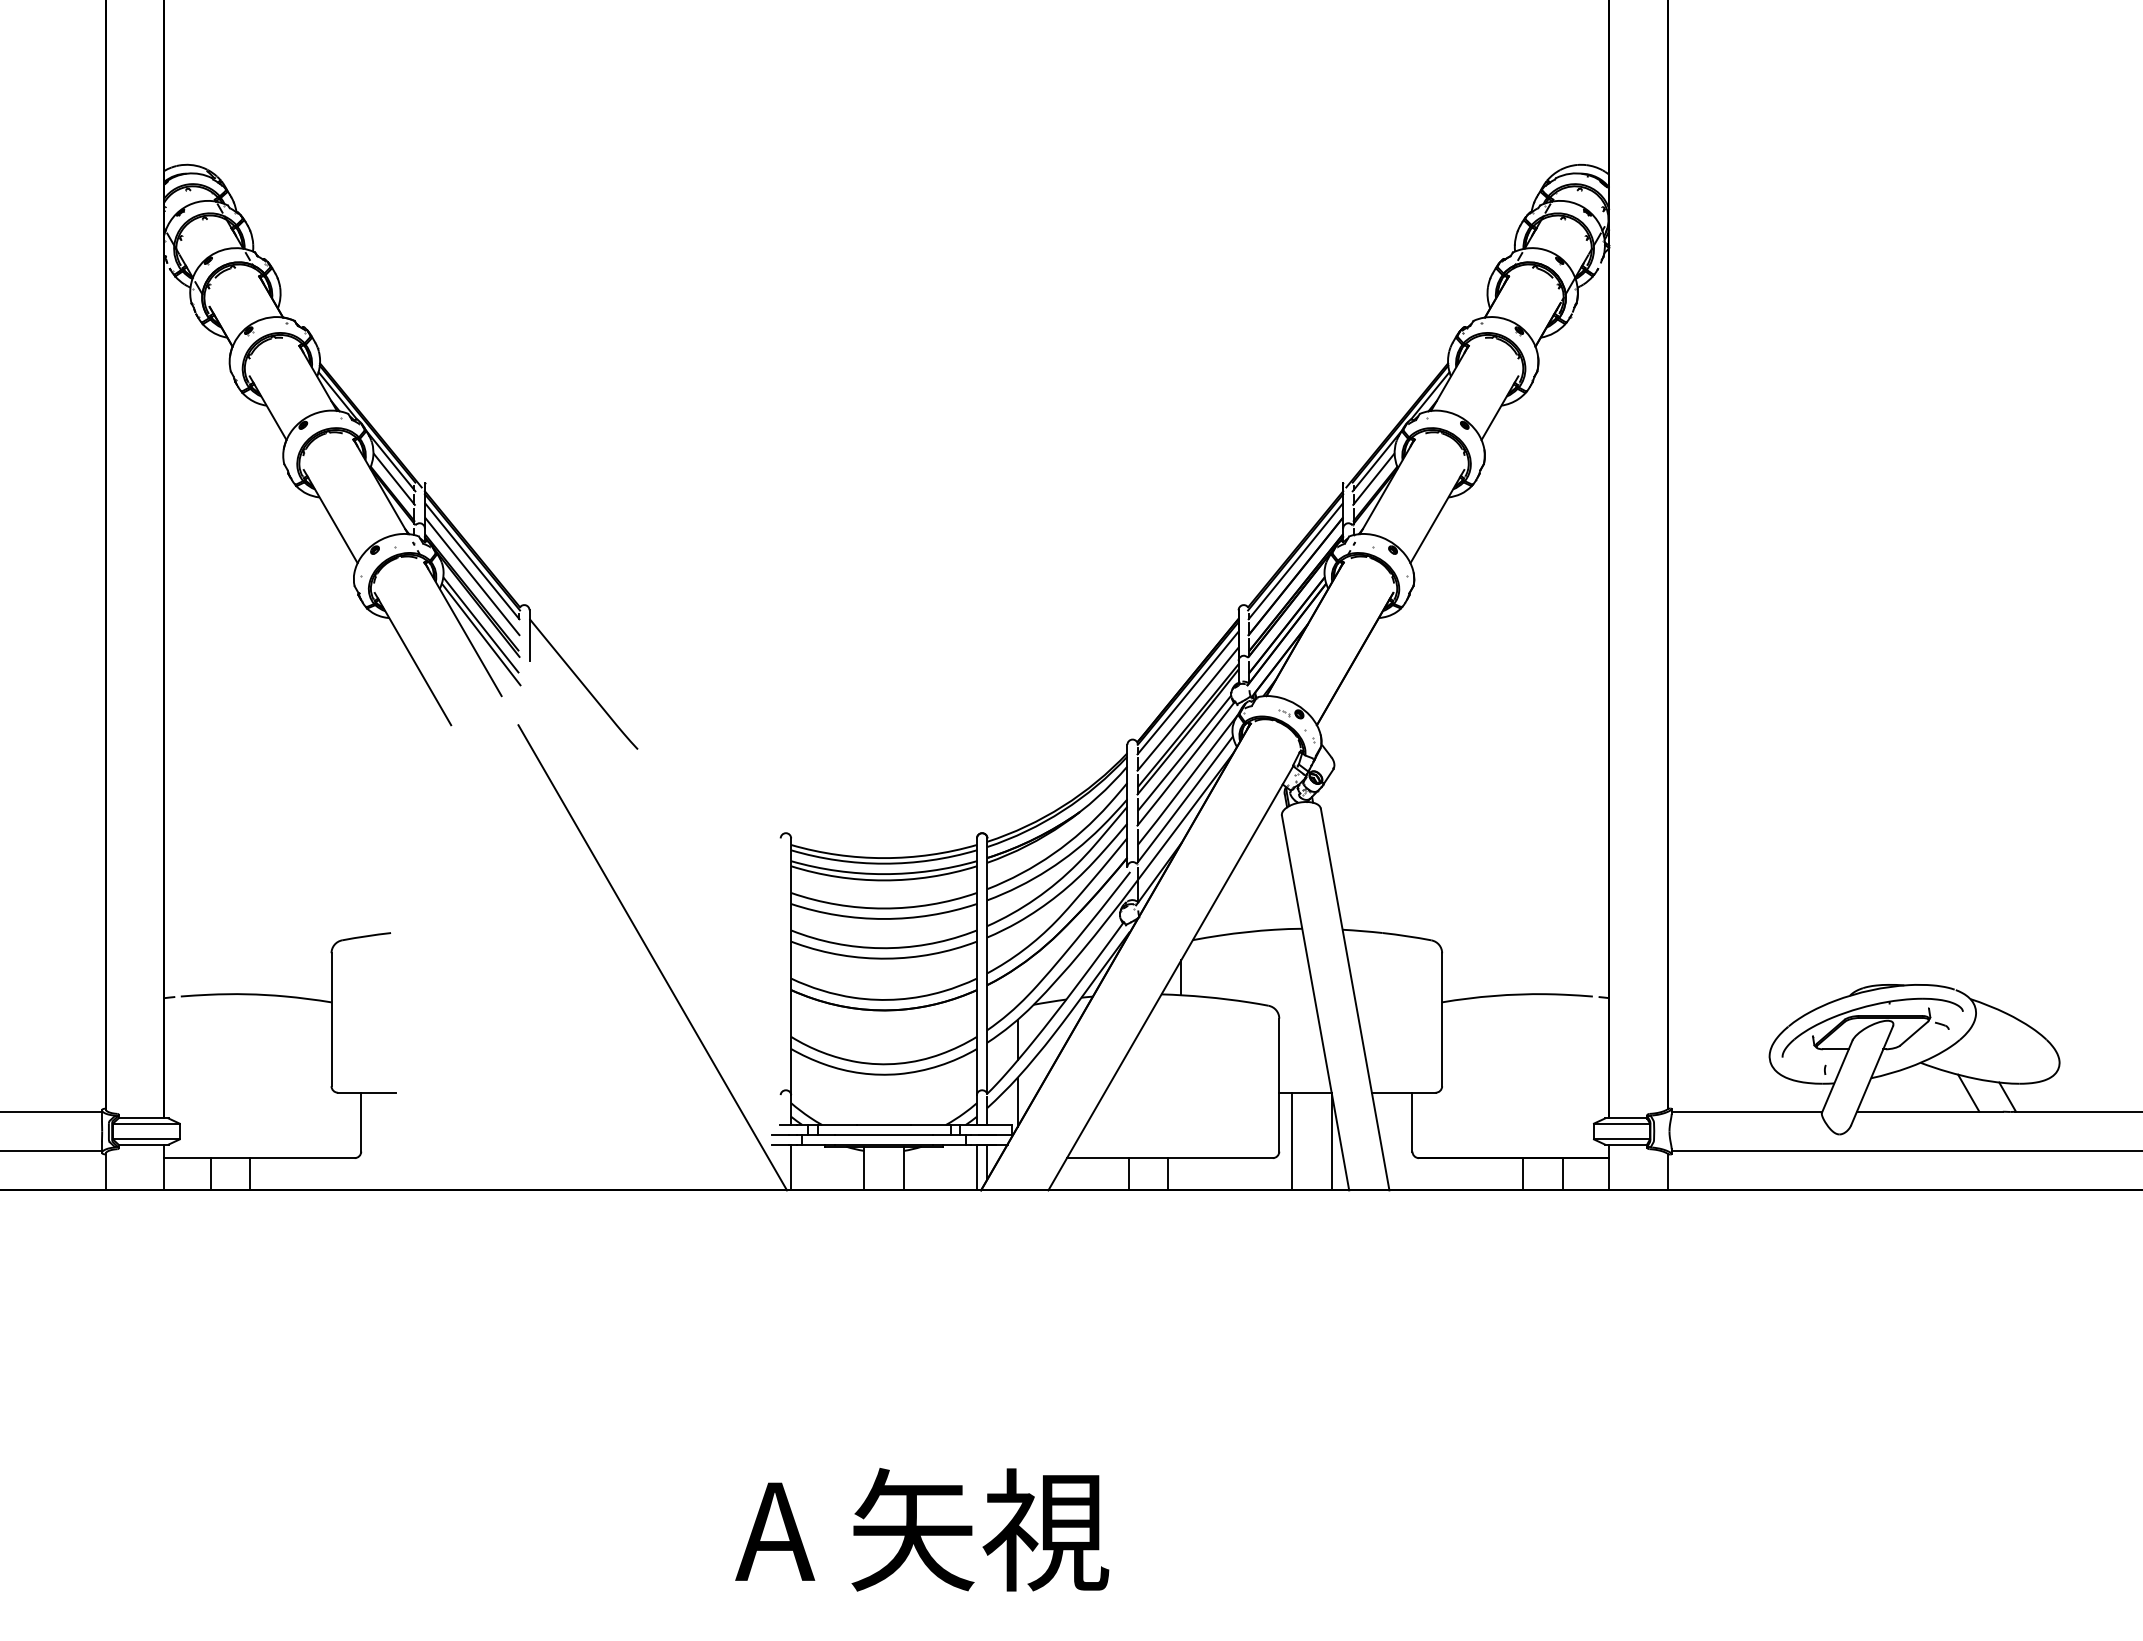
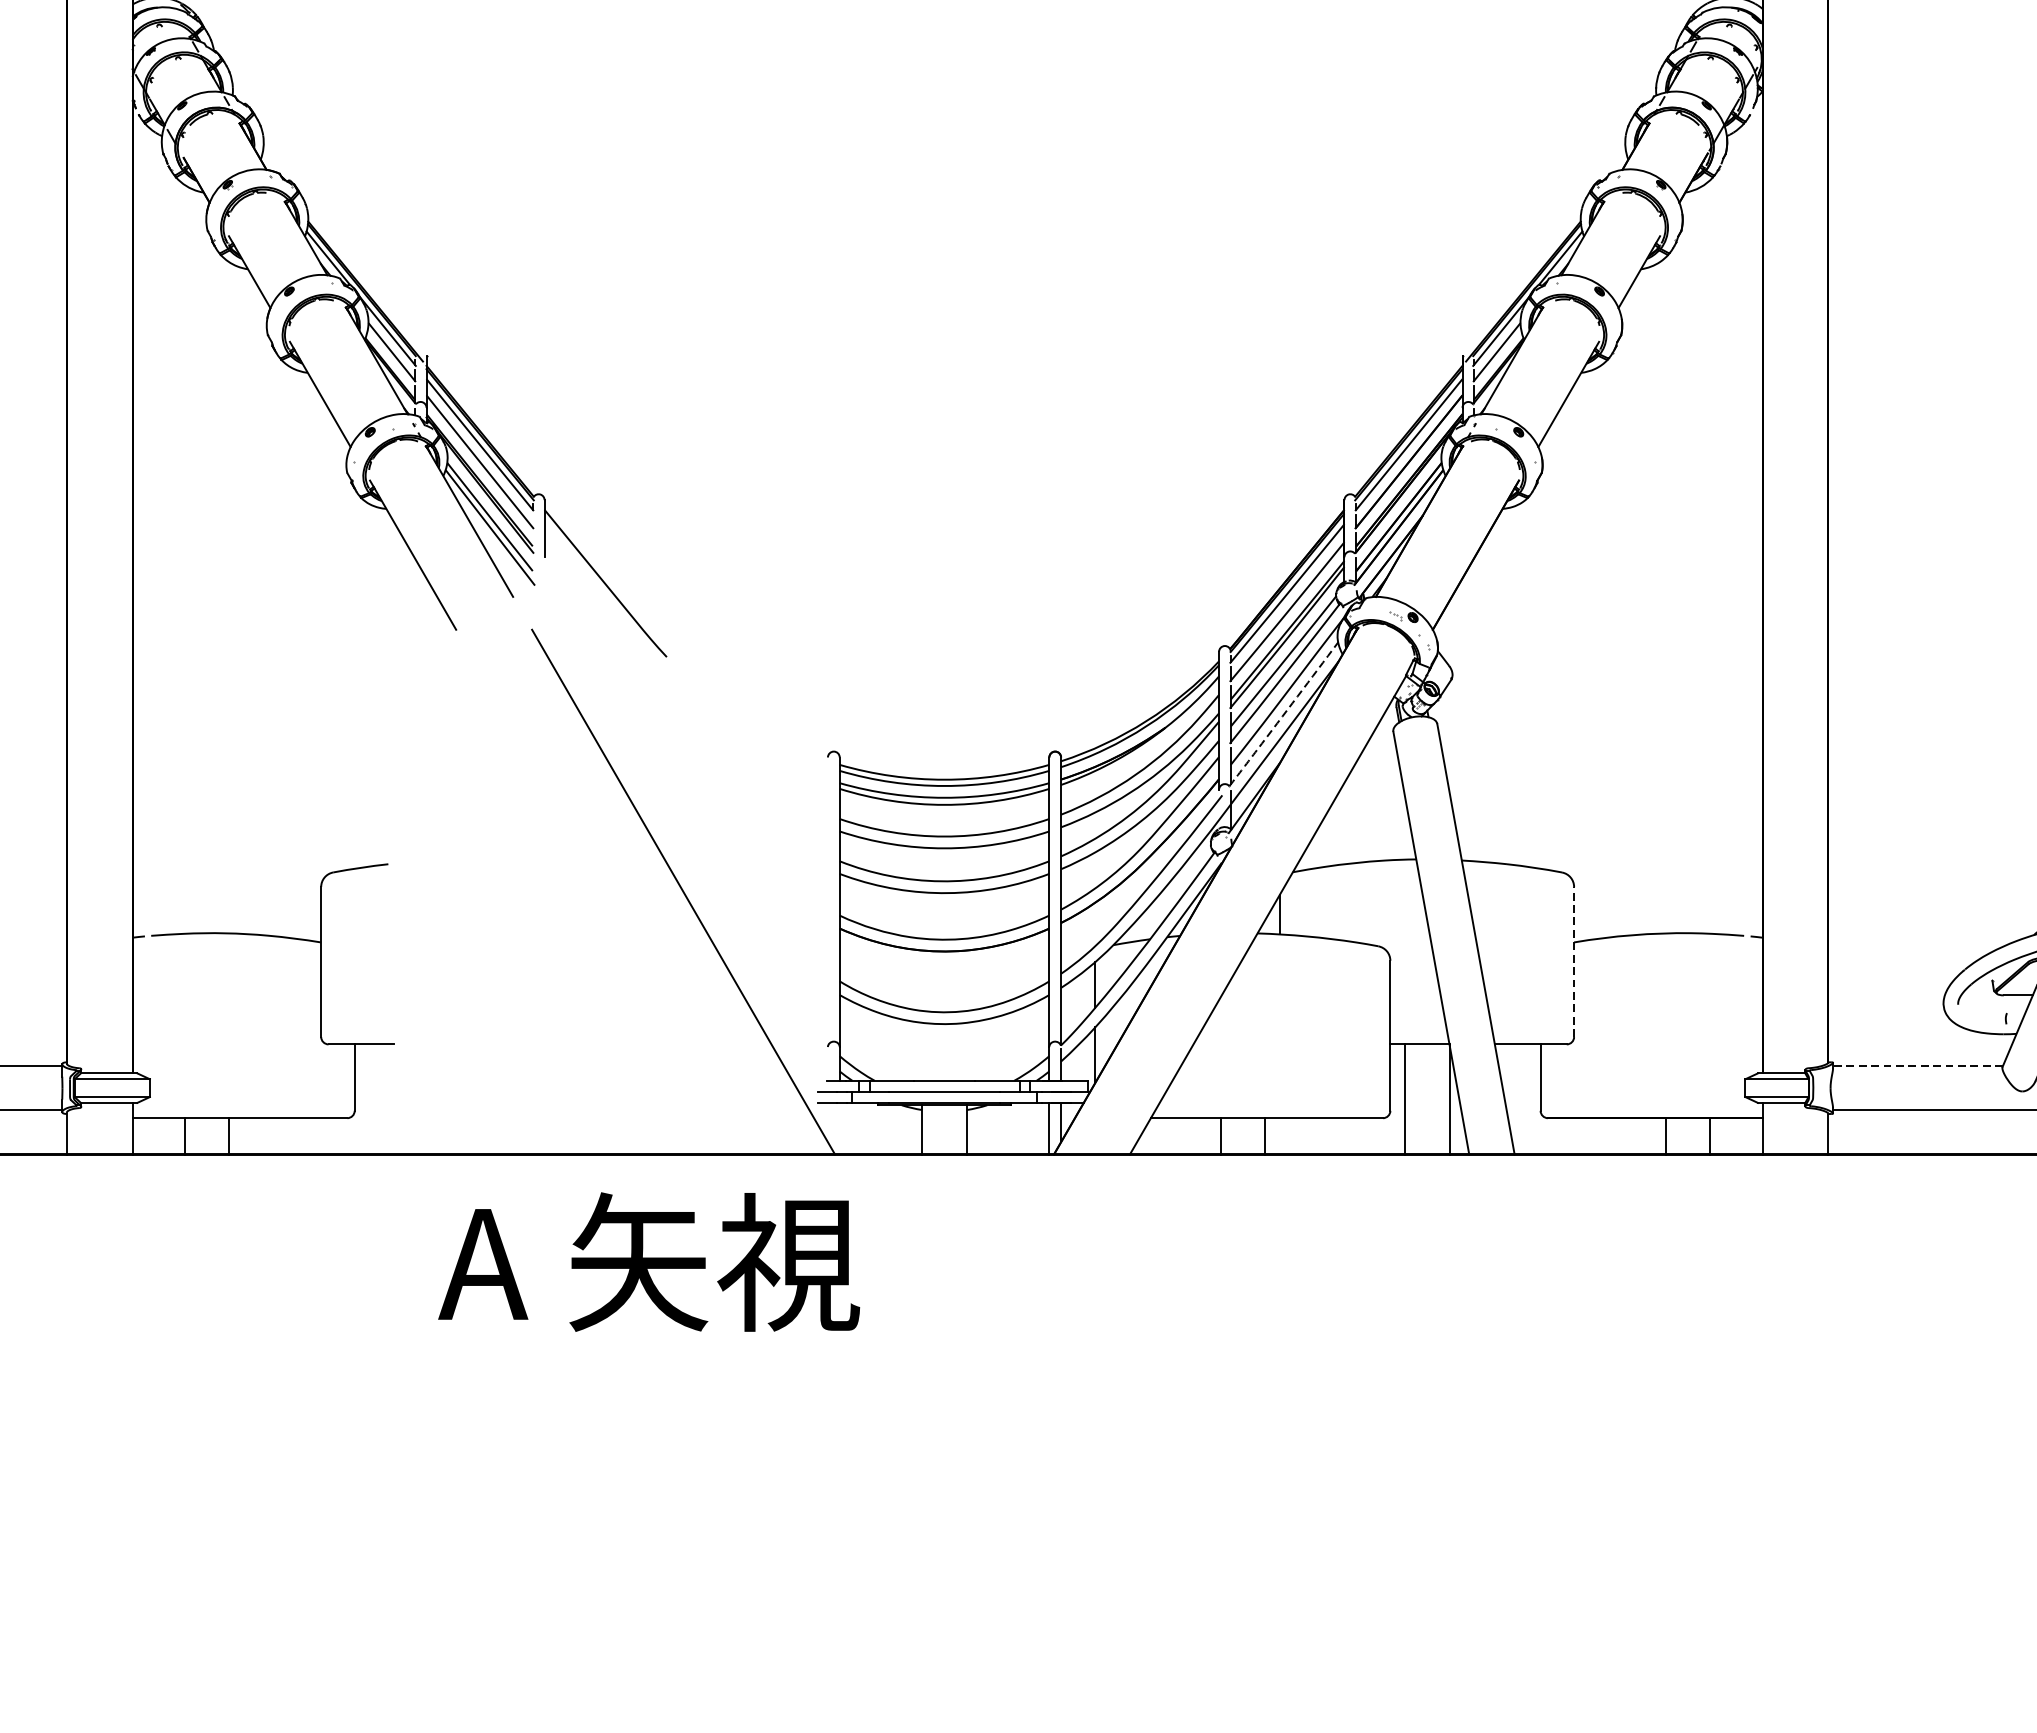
line: (1184, 801) -> (1283, 715), solid -> dashed
line: (1442, 1019) -> (1574, 961), solid -> dashed
line: (1746, 1111) -> (1917, 1065), solid -> dashed
line: (791, 1167) -> (840, 1128), removed
text: (922, 1529) -> (649, 1261), moved

